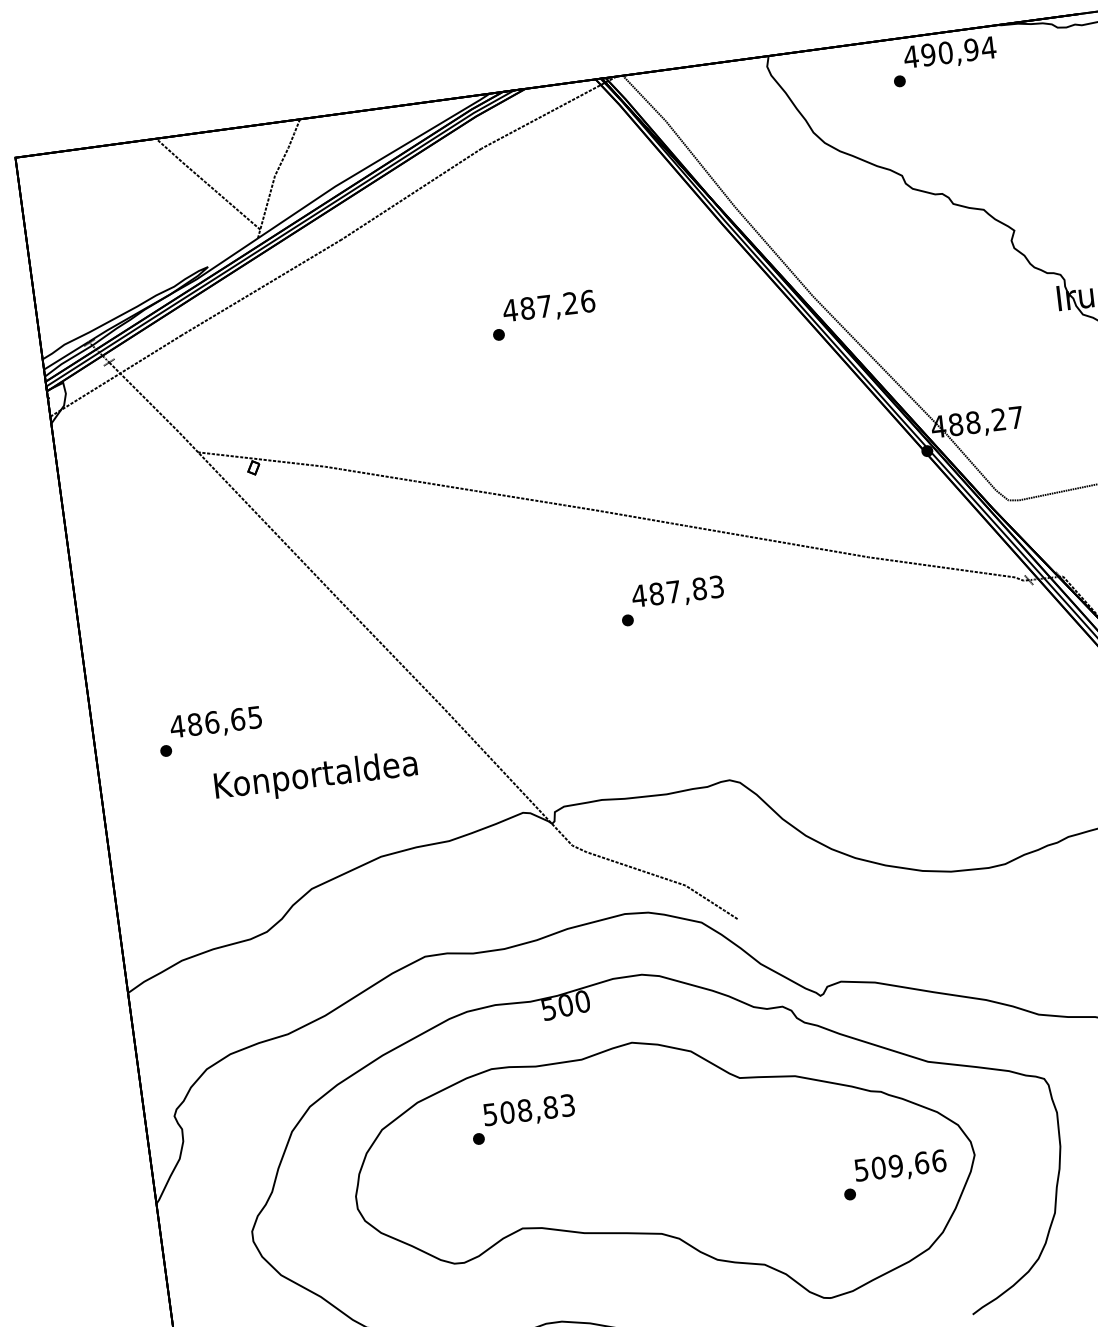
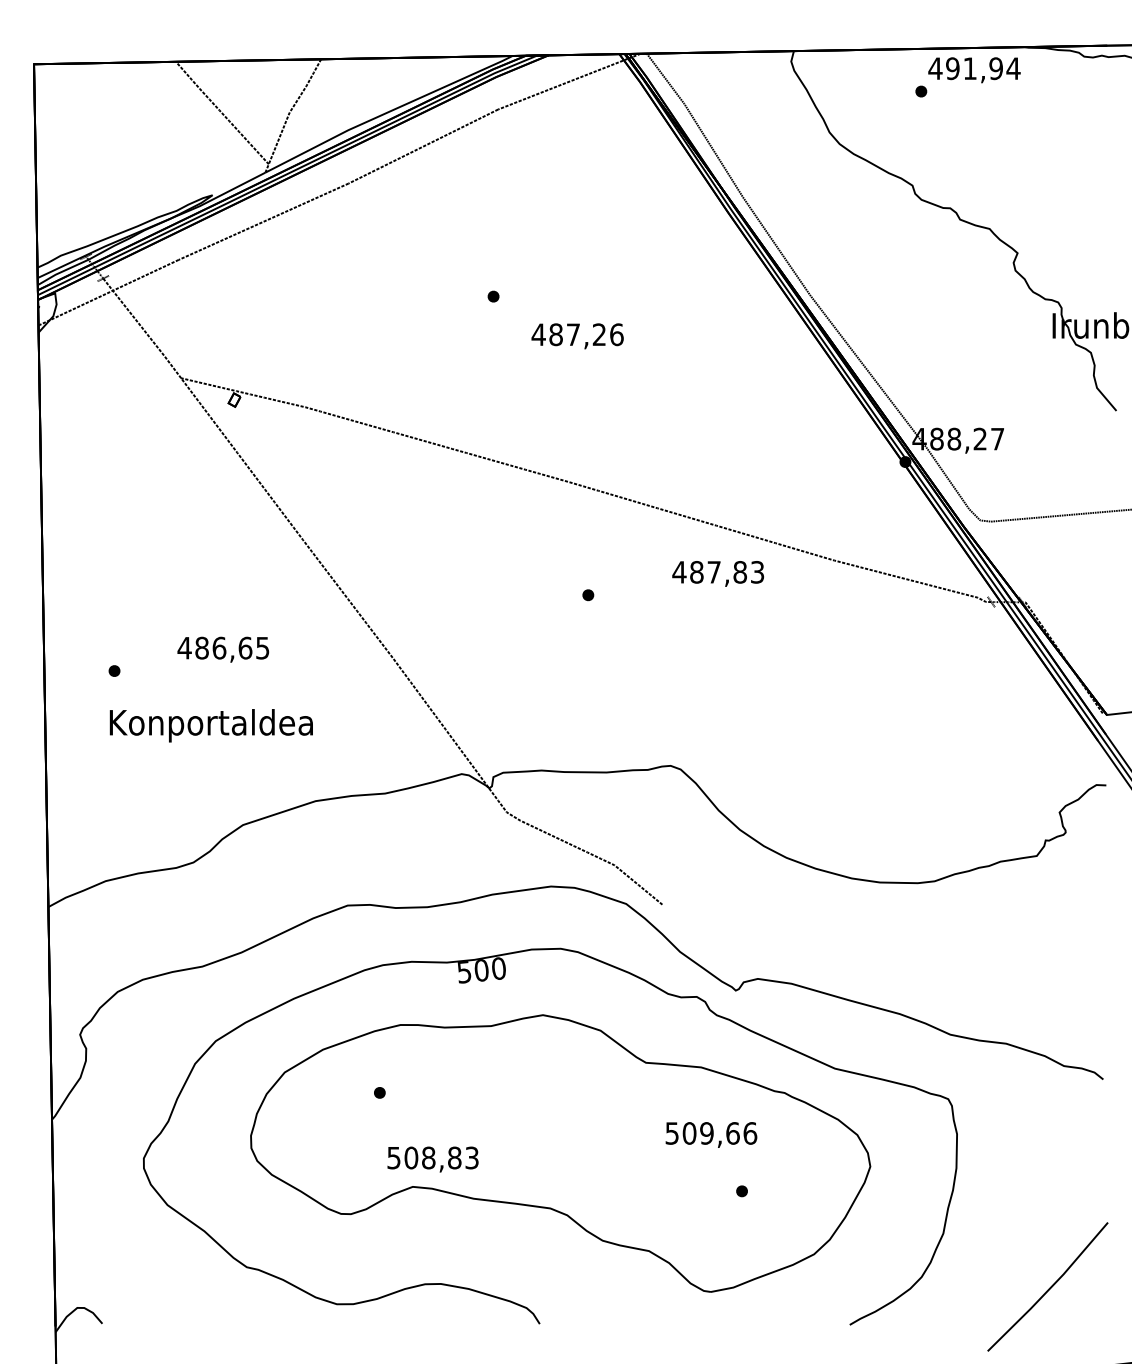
text: (946, 52) -> (970, 68), 490,94 -> 491,94
text: (549, 307) -> (577, 336), moved
text: (677, 592) -> (717, 573), moved
text: (216, 723) -> (223, 649), moved
text: (315, 777) -> (210, 725), moved
text: (528, 1111) -> (432, 1159), moved
text: (900, 1166) -> (711, 1134), moved

